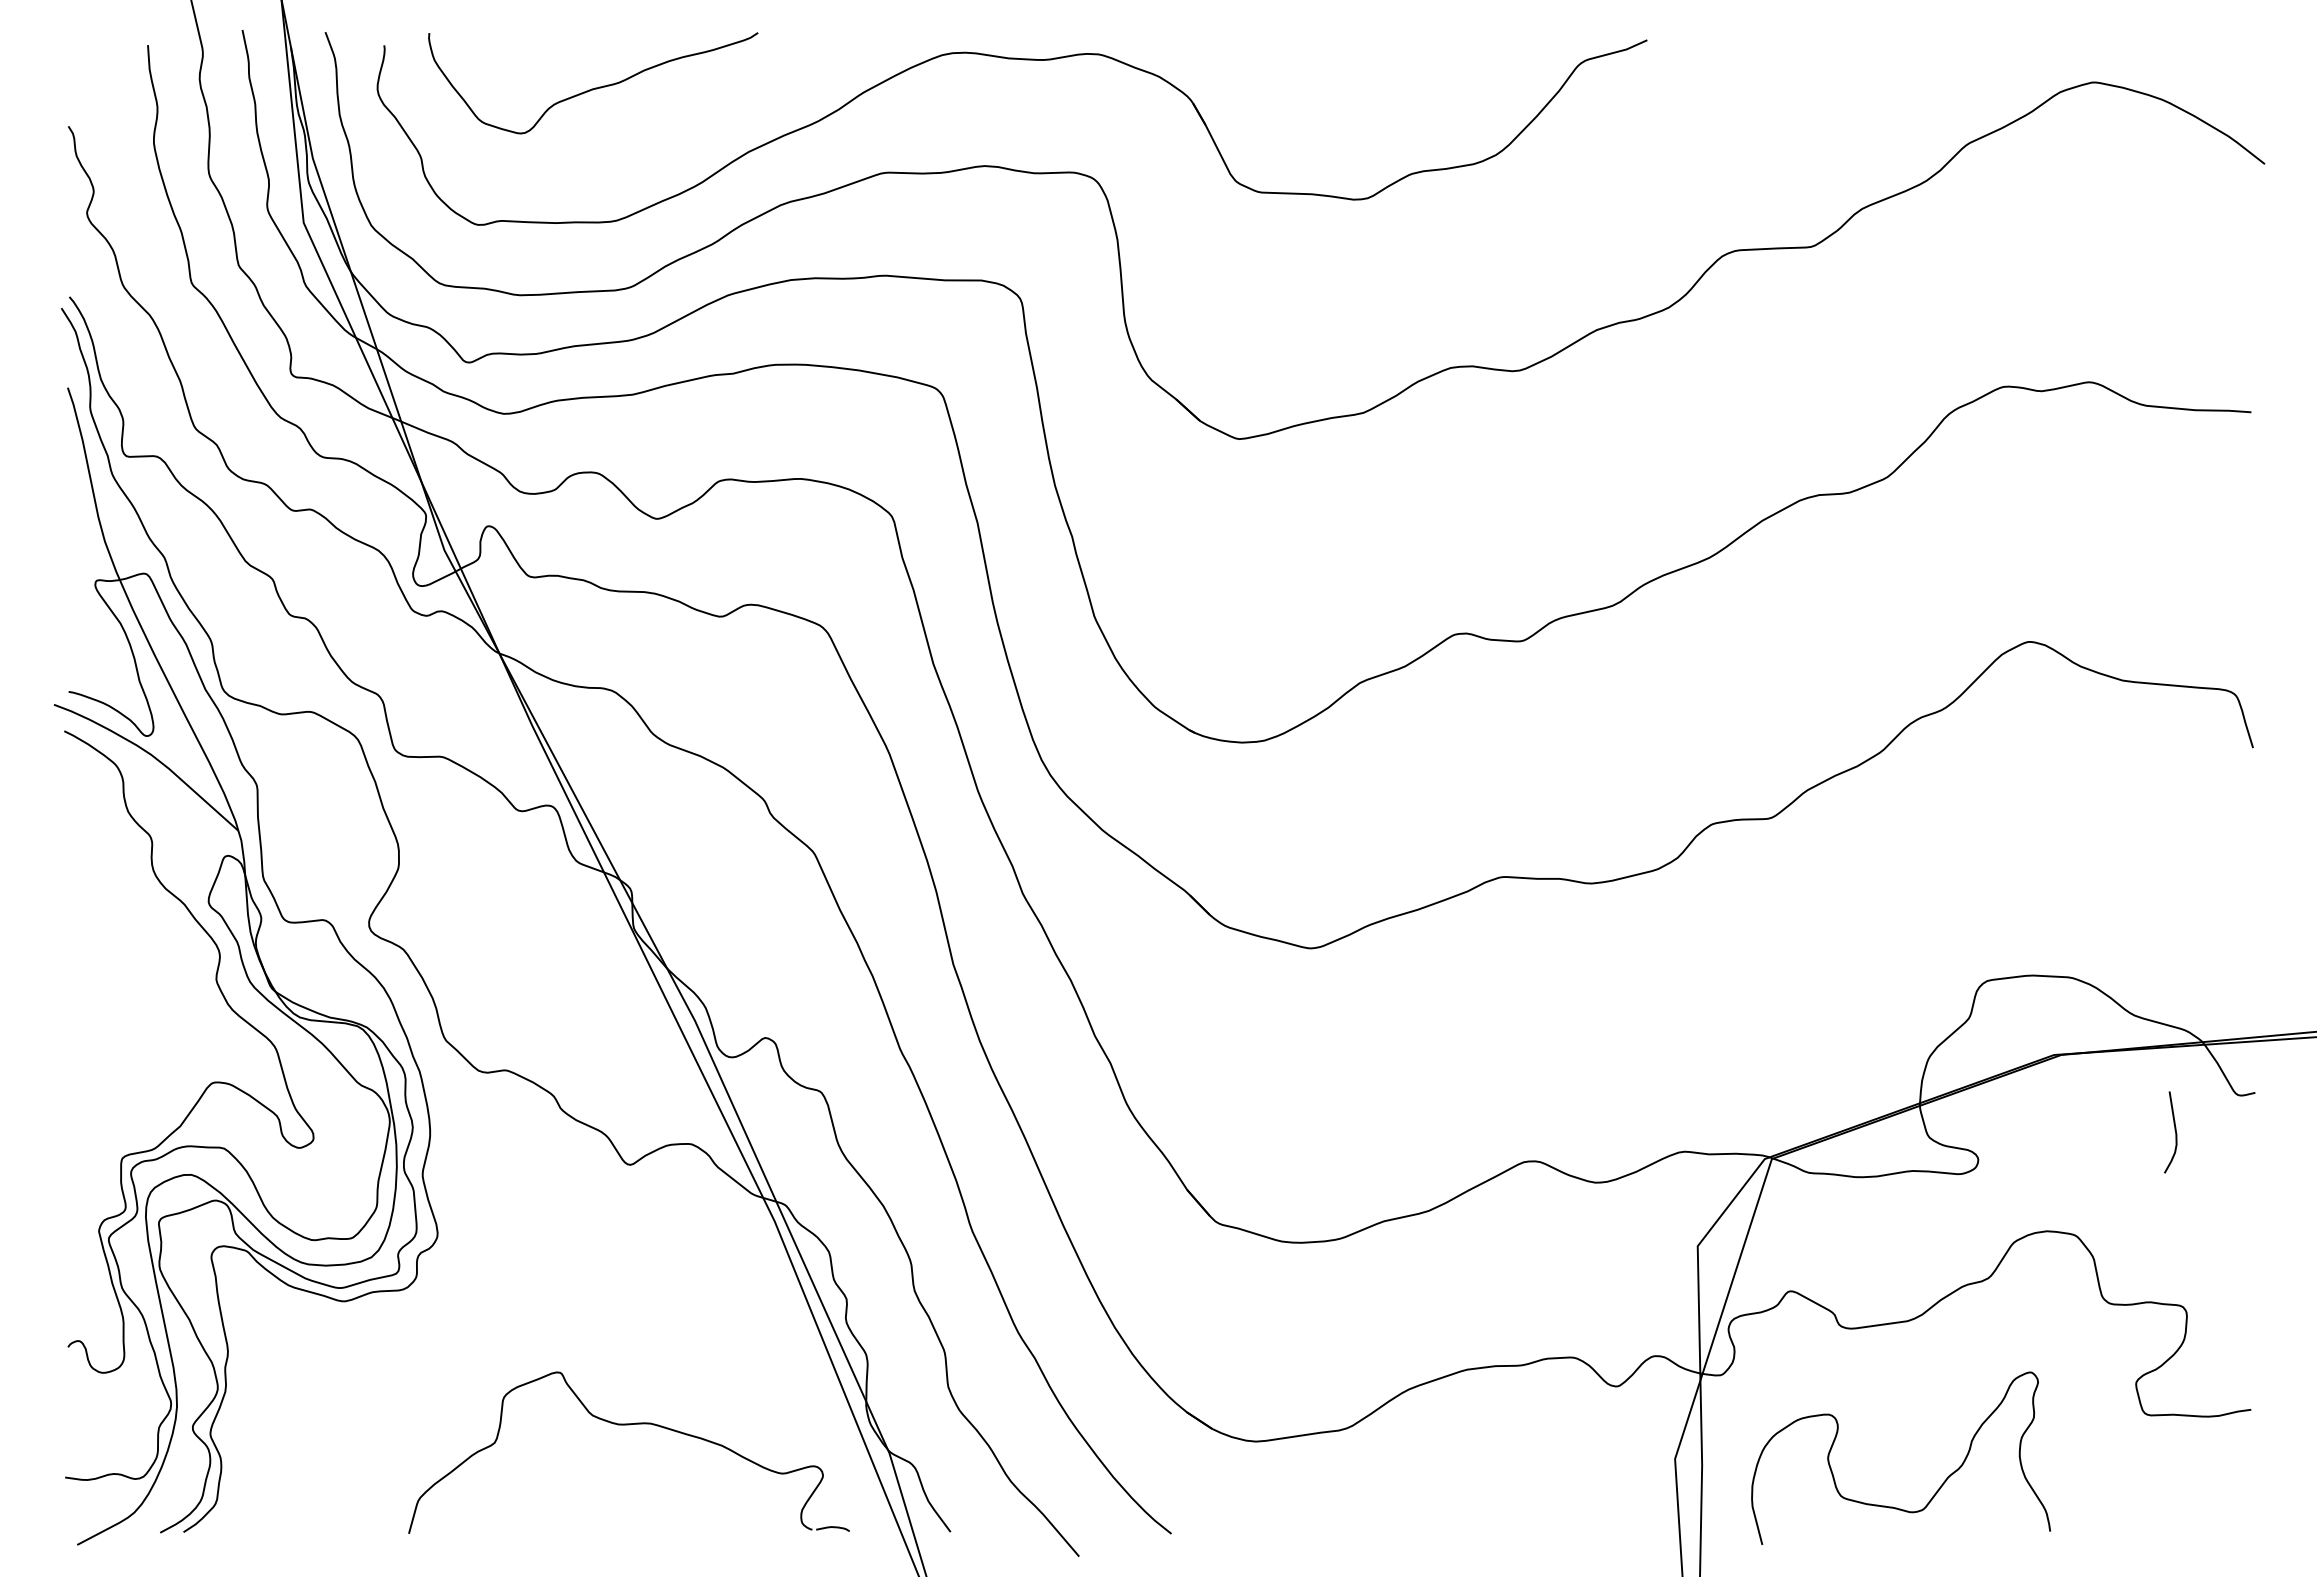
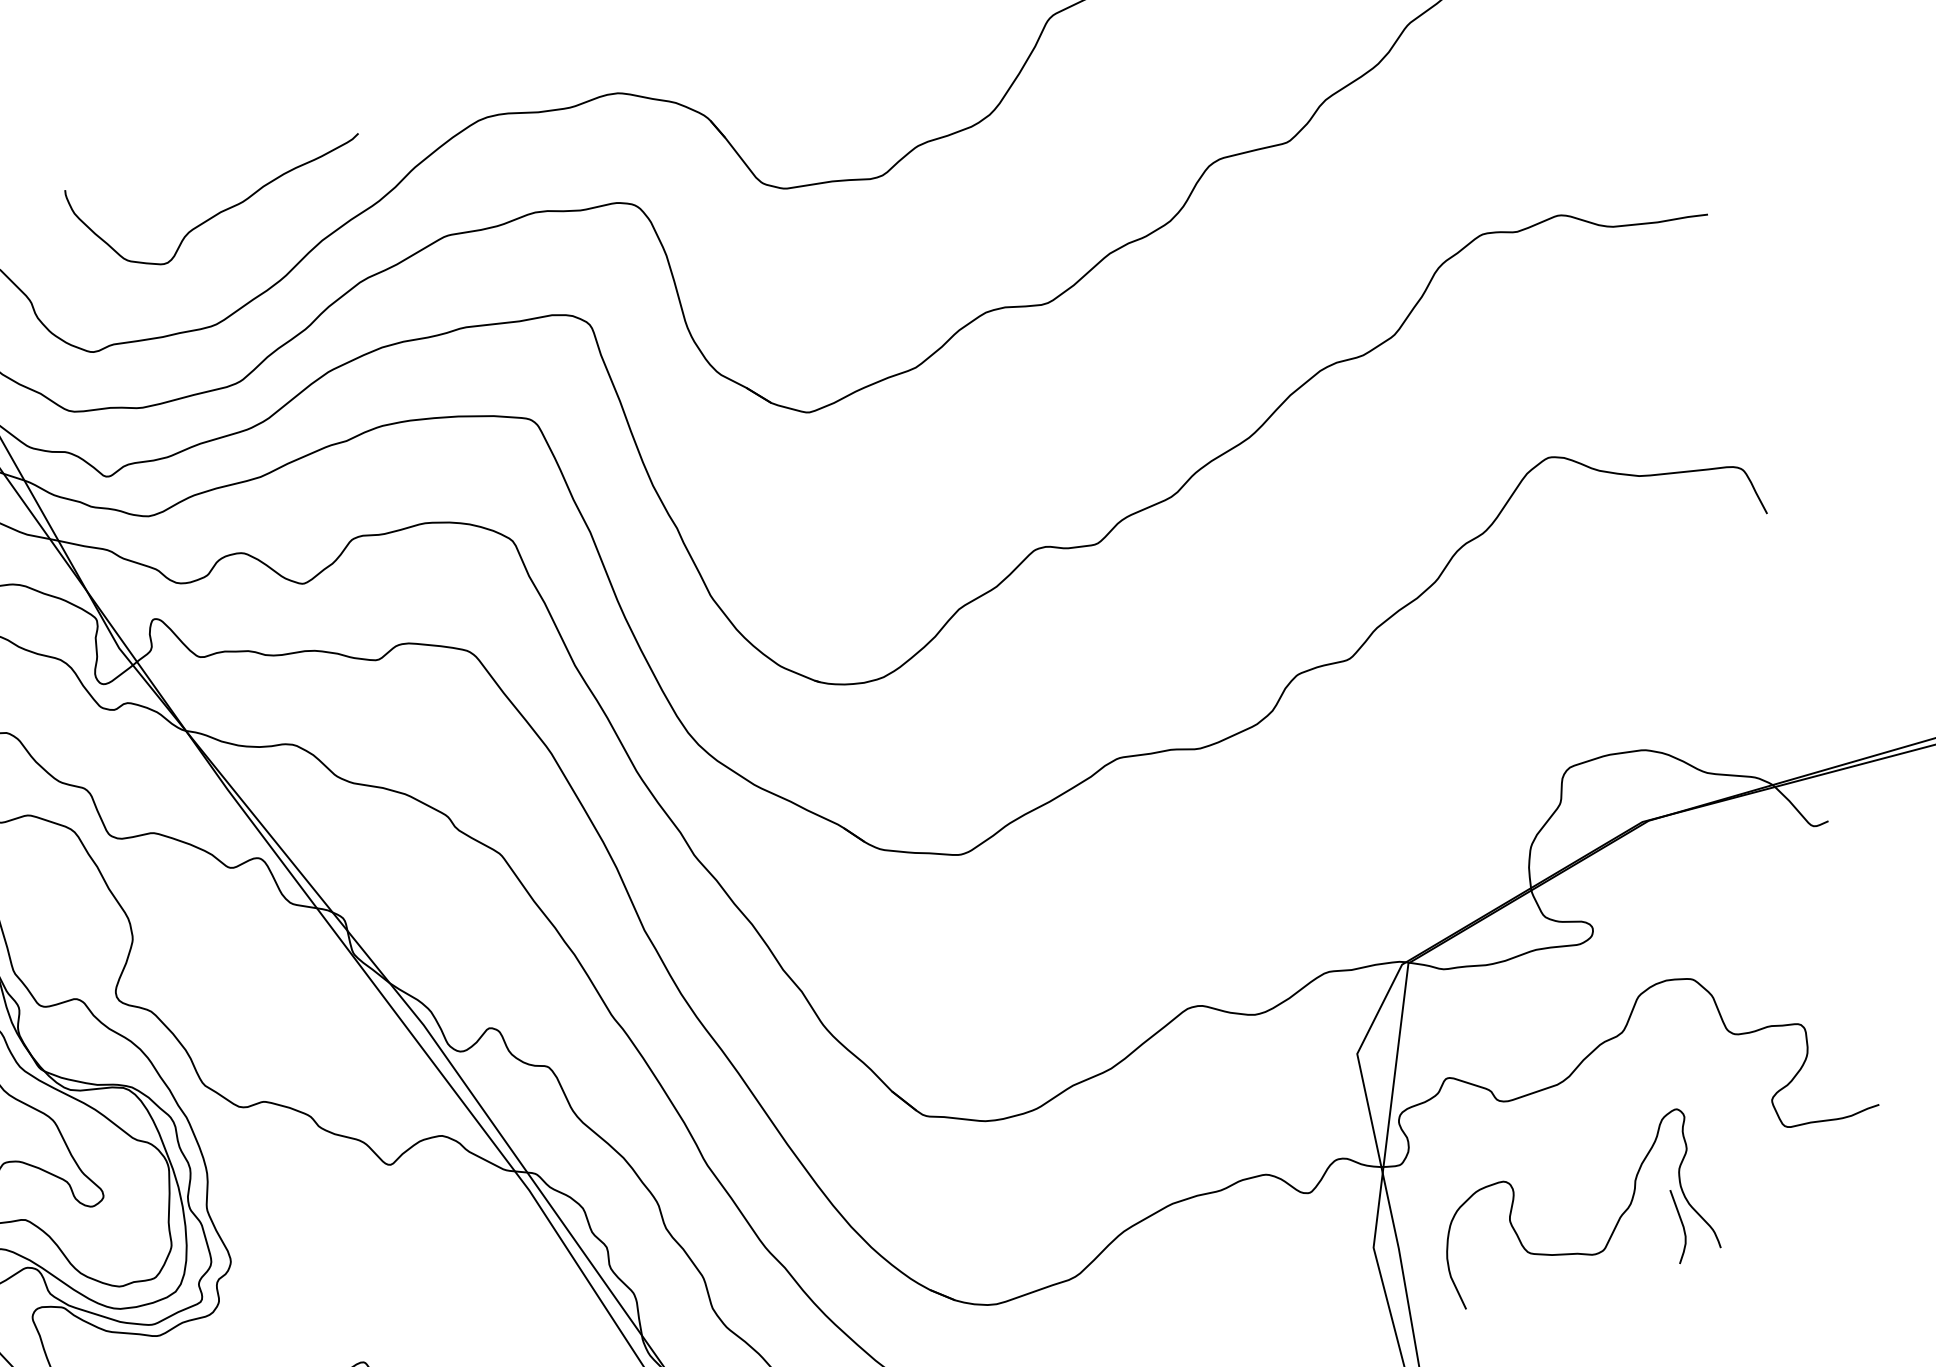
curve: (595, 87) -> (222, 210), moved
curve: (2174, 1130) -> (1681, 1224), moved

